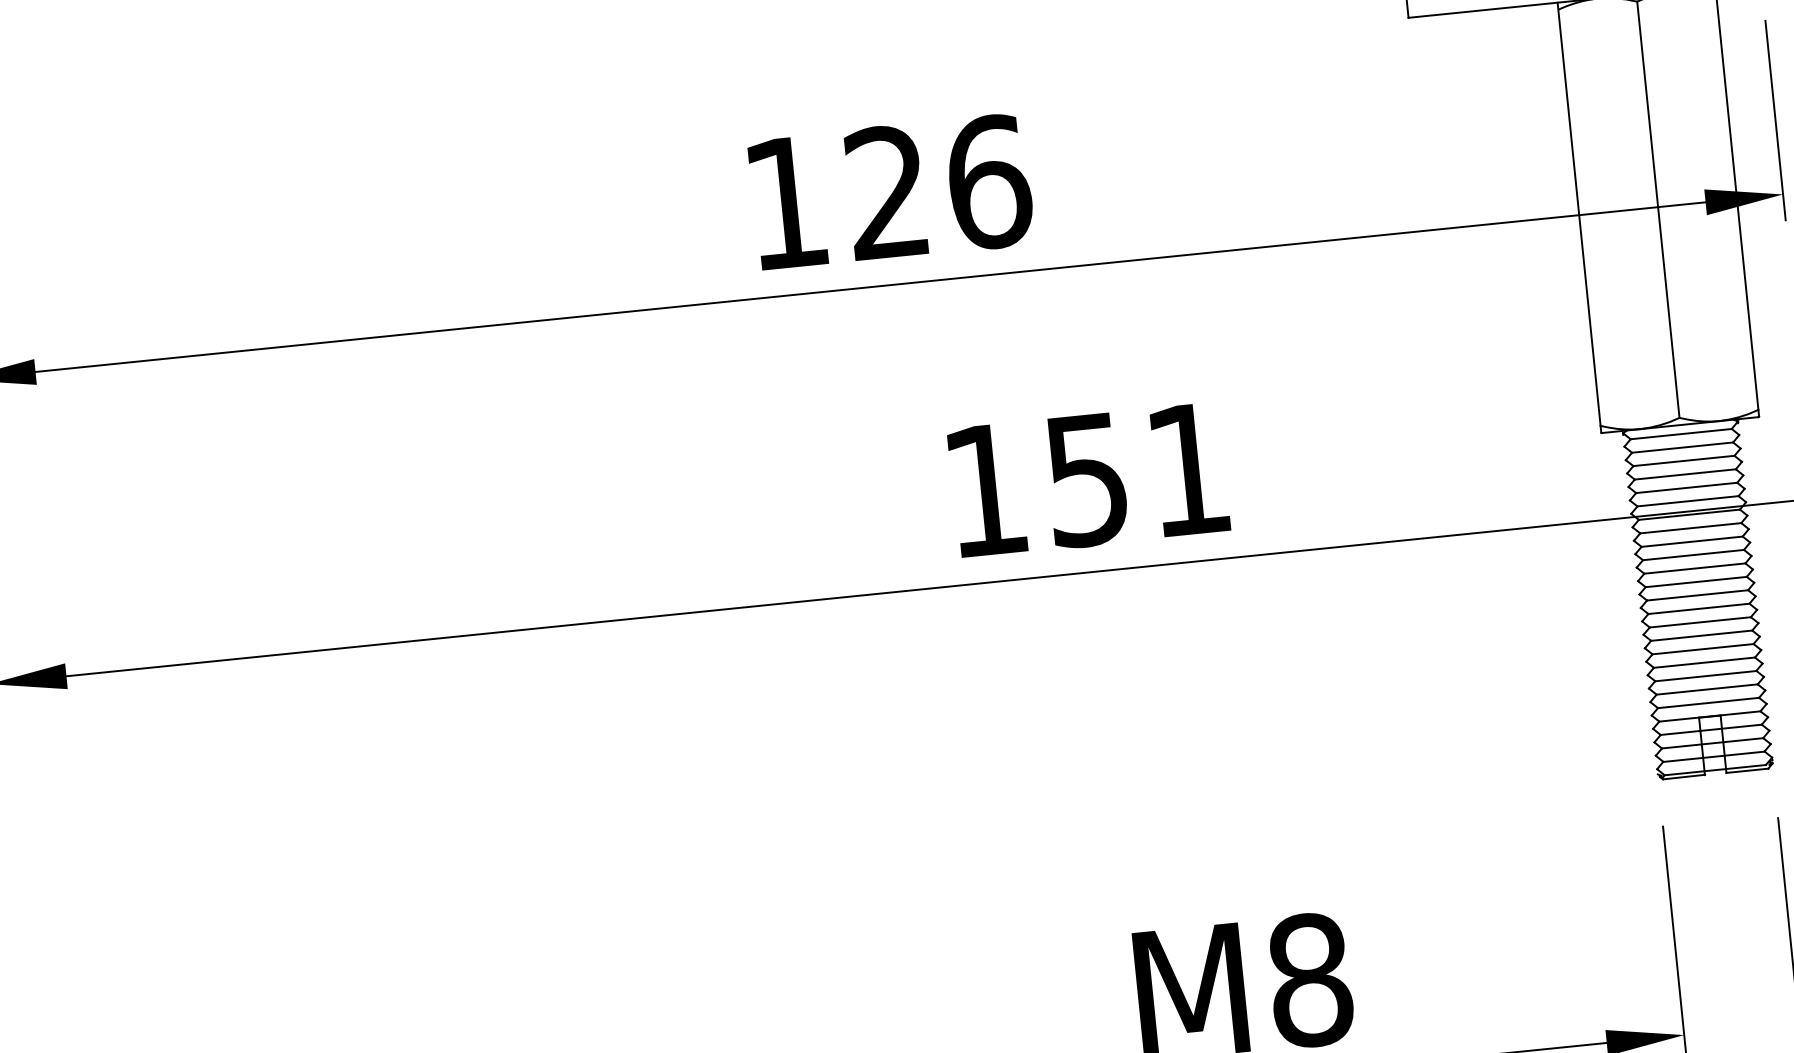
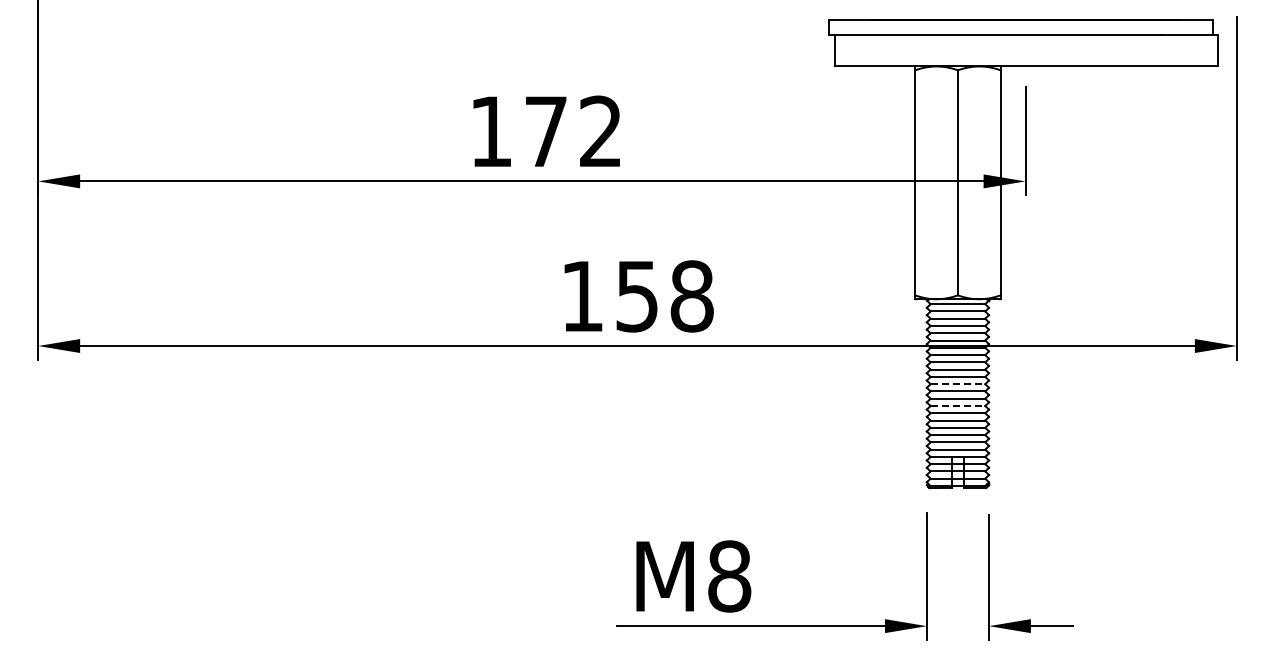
text: (940, 186) -> (574, 131), 126 -> 172
text: (1187, 469) -> (691, 296), 151 -> 158
line: (1697, 582) -> (958, 384), solid -> dashed
line: (1701, 623) -> (958, 406), solid -> dashed

